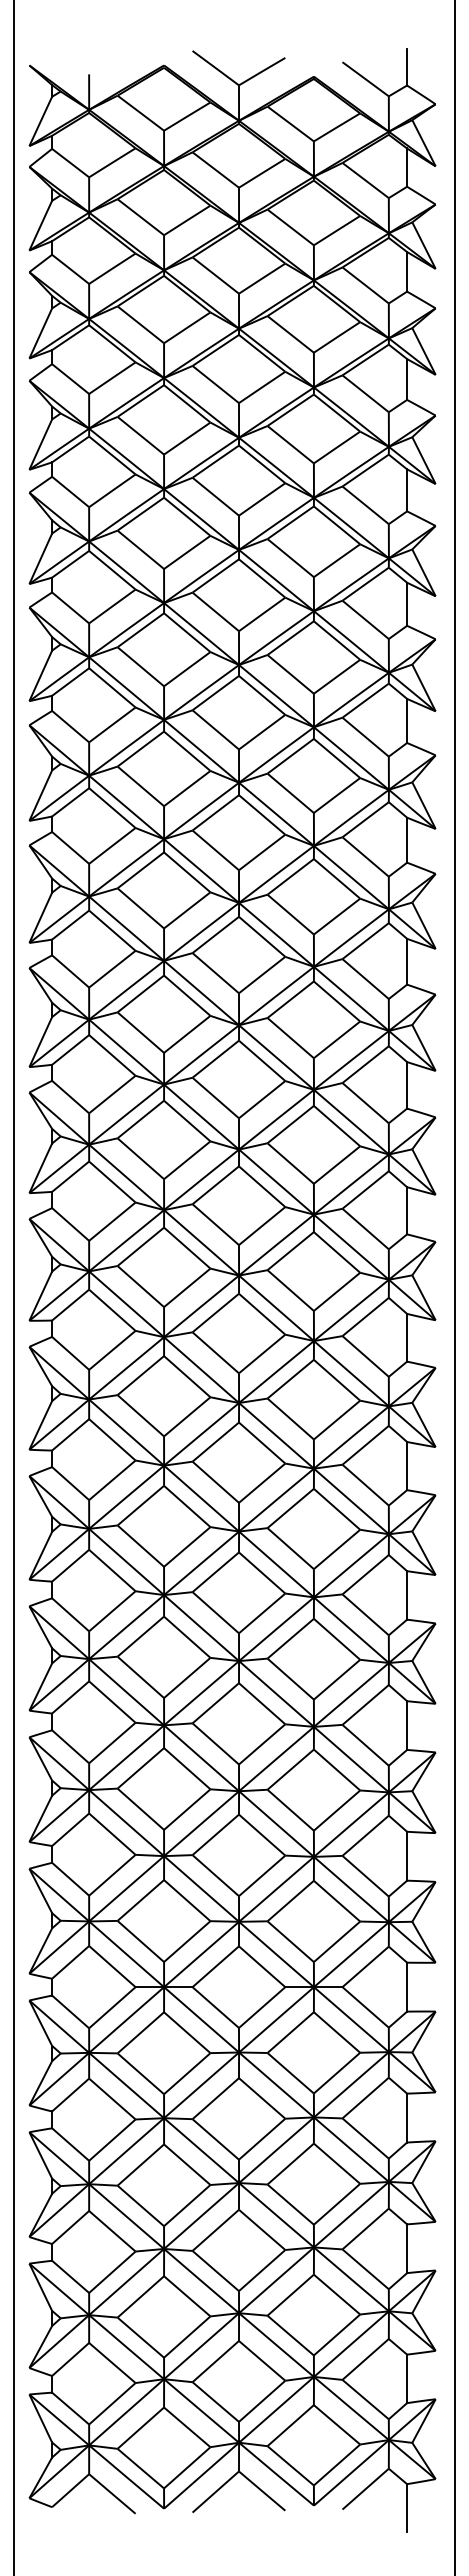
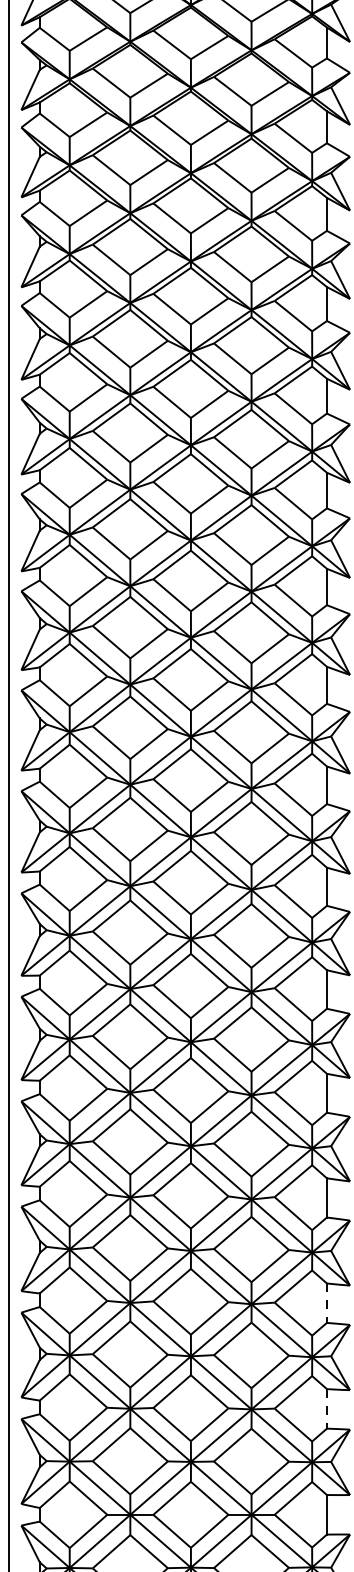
line: (407, 1726) -> (327, 1303), solid -> dashed
line: (407, 1856) -> (327, 1409), solid -> dashed

